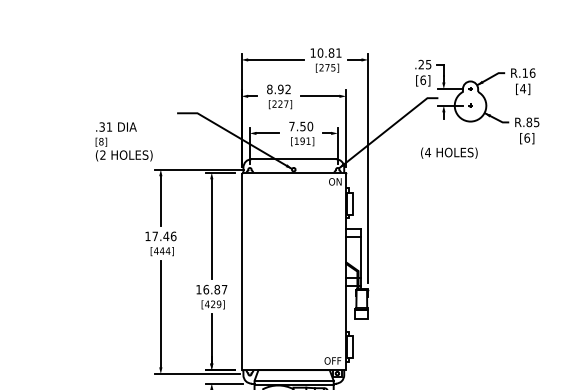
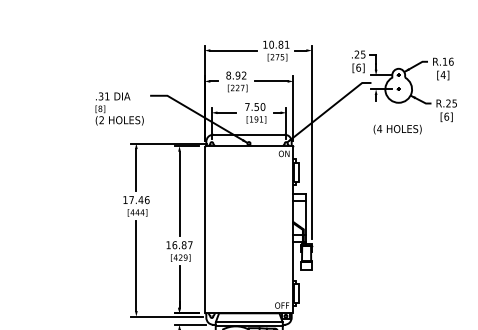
text: (529, 122) -> (448, 103), R.85 -> R.25
text: (123, 141) -> (119, 108), moved
text: (449, 152) -> (397, 128), moved

